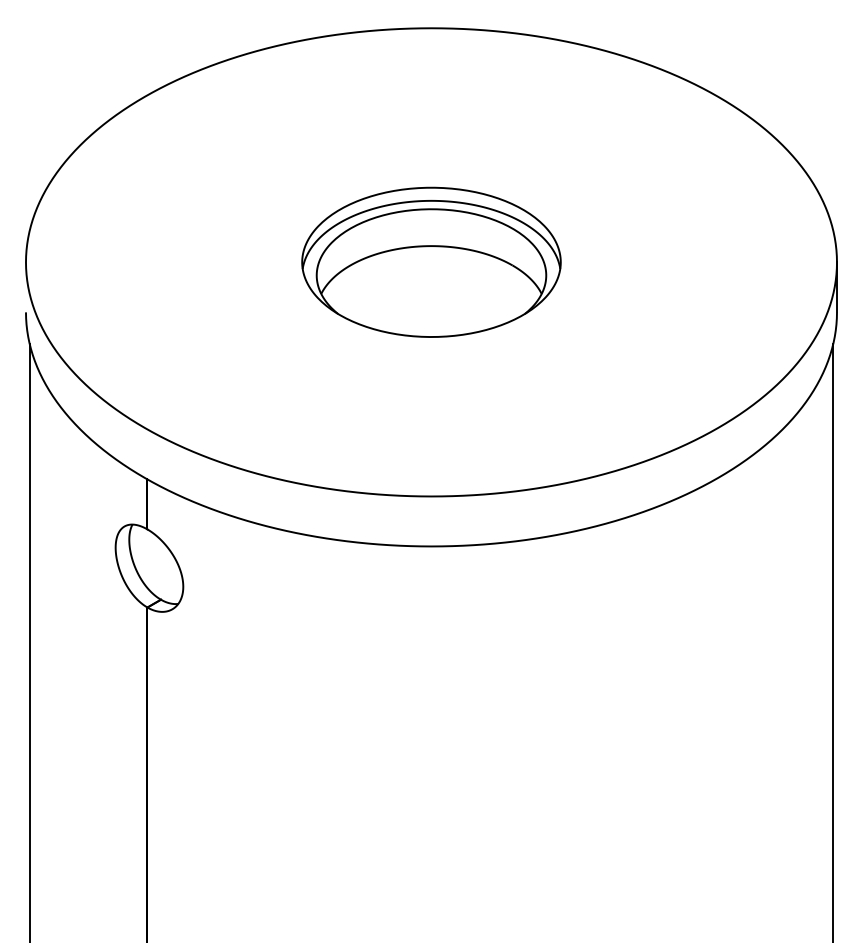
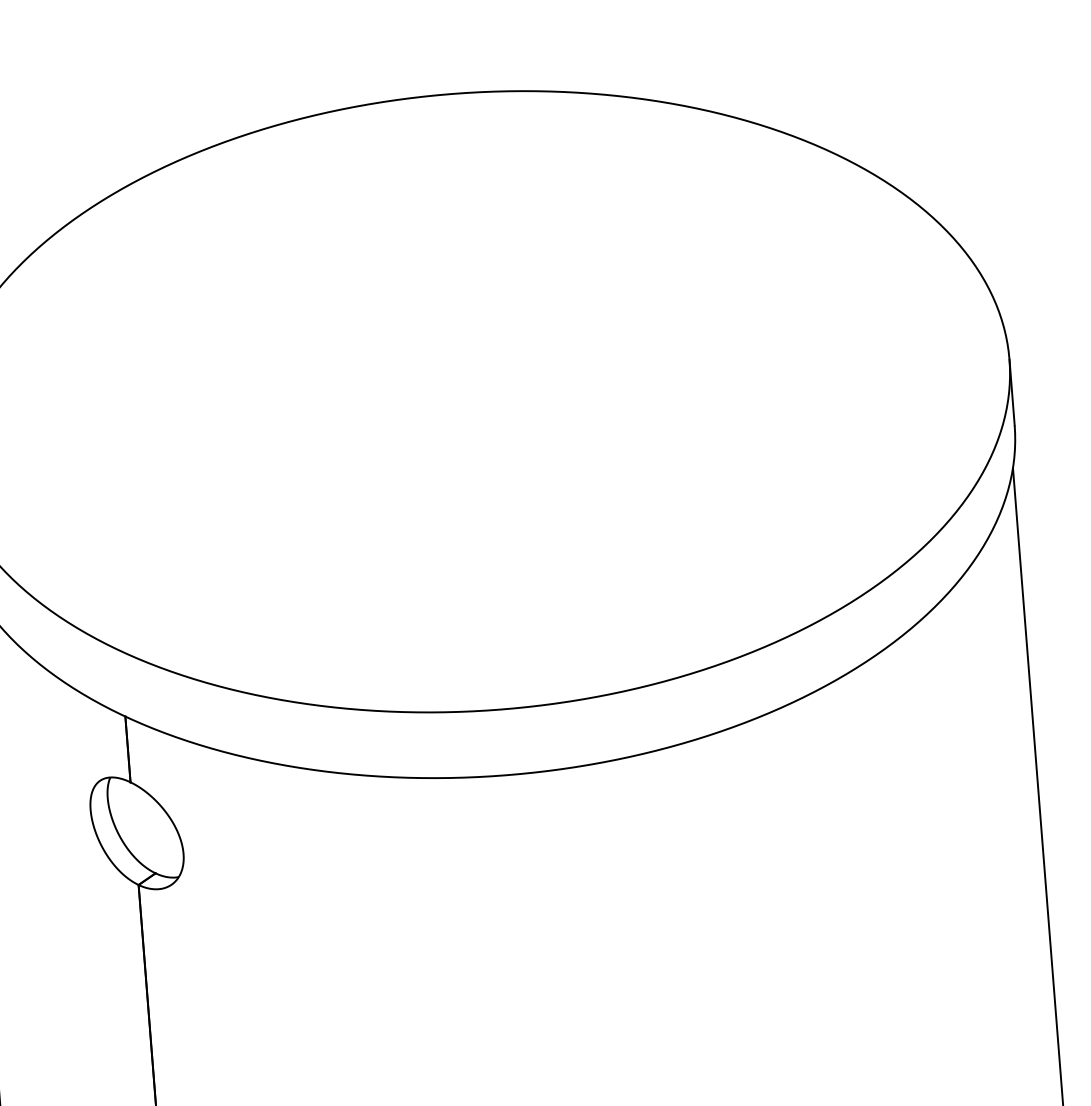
part: (431, 261) -> (476, 400), removed

